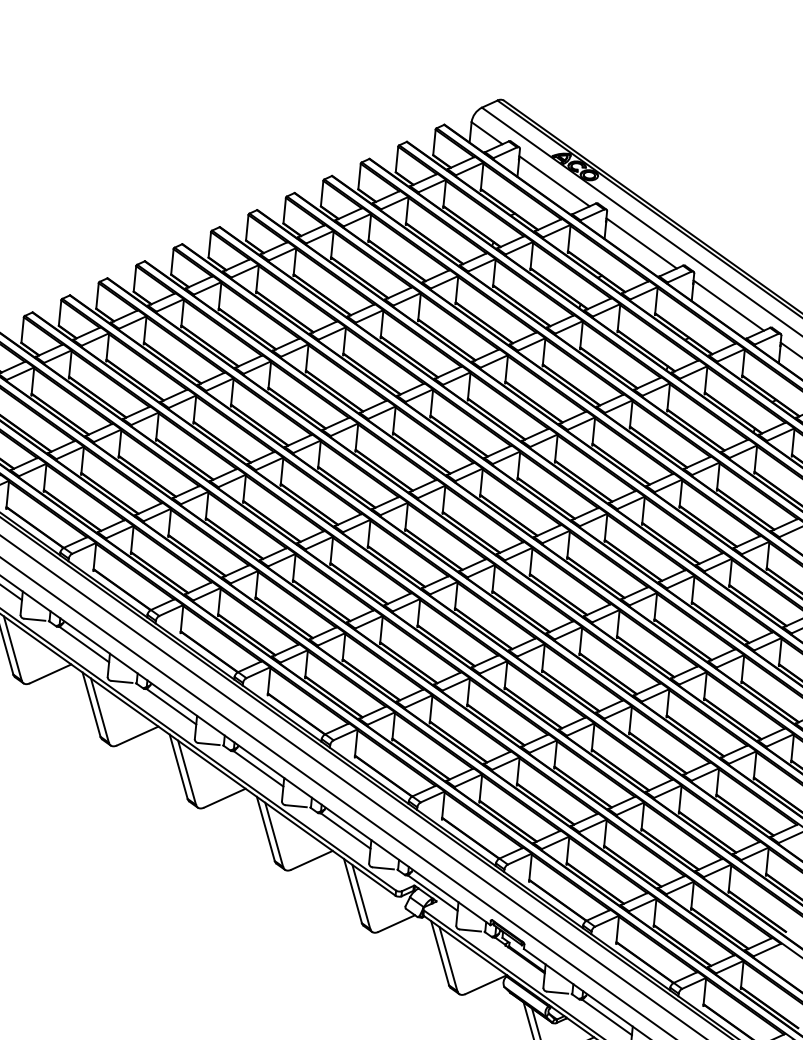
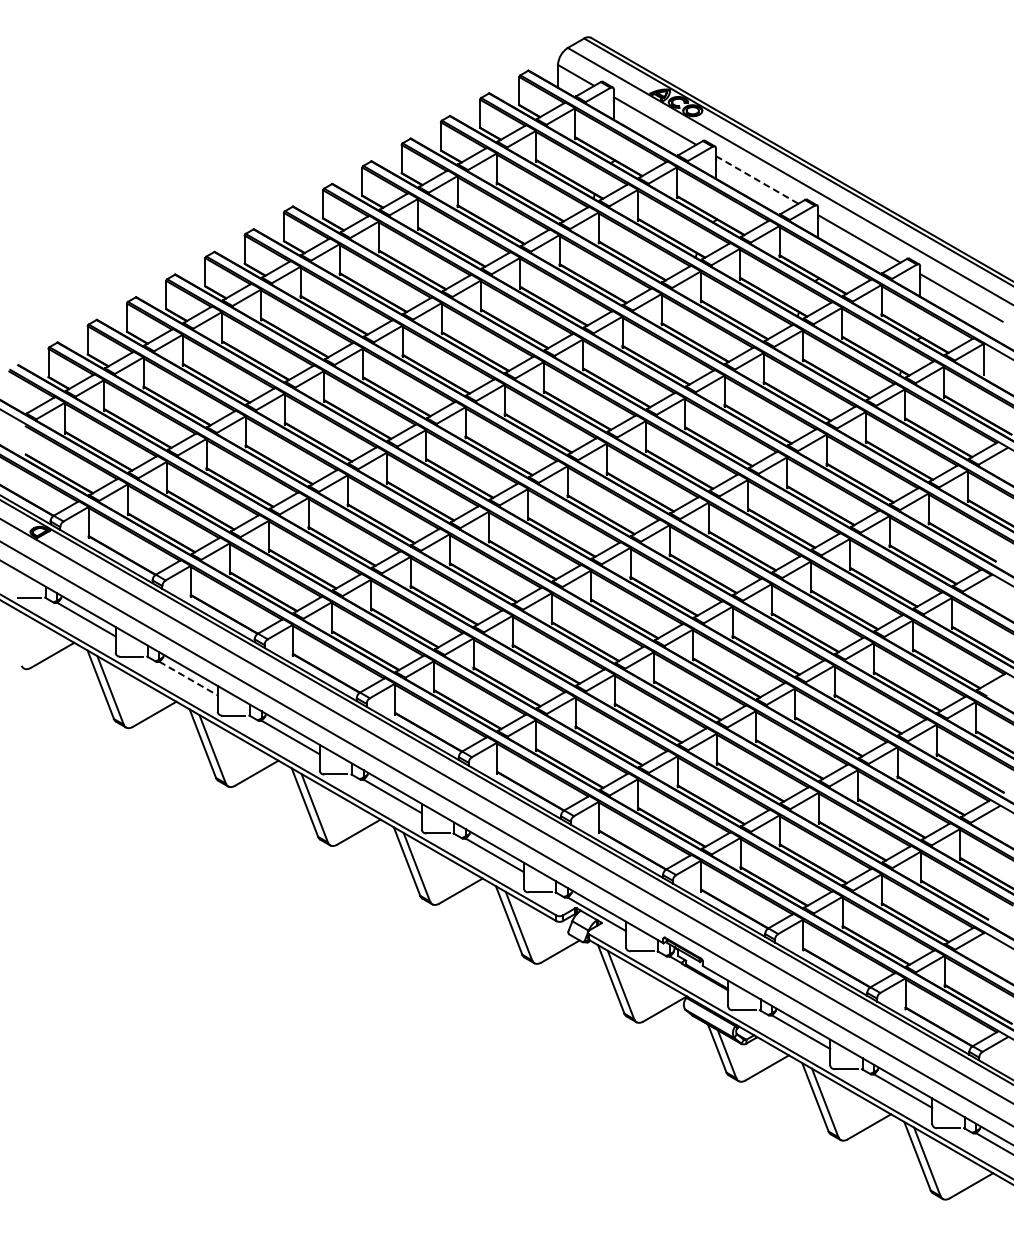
line: (641, 243) -> (757, 179), solid -> dashed
line: (84, 644) -> (188, 678), solid -> dashed

